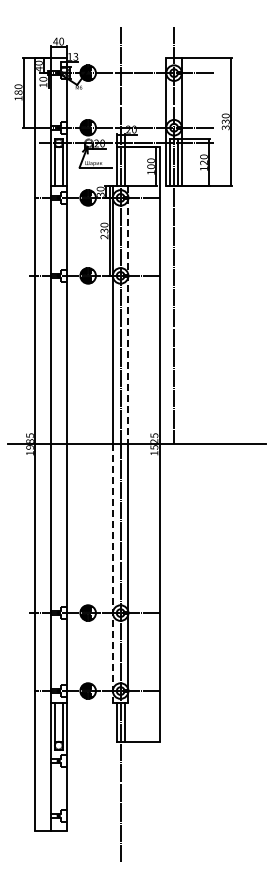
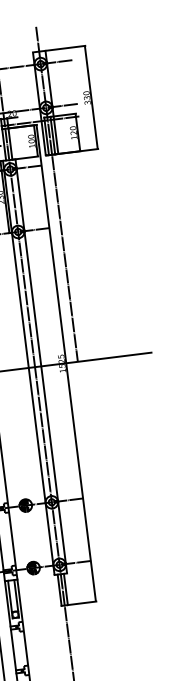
line: (128, 315) -> (28, 262), dashed -> solid
line: (112, 574) -> (41, 472), dashed -> solid

